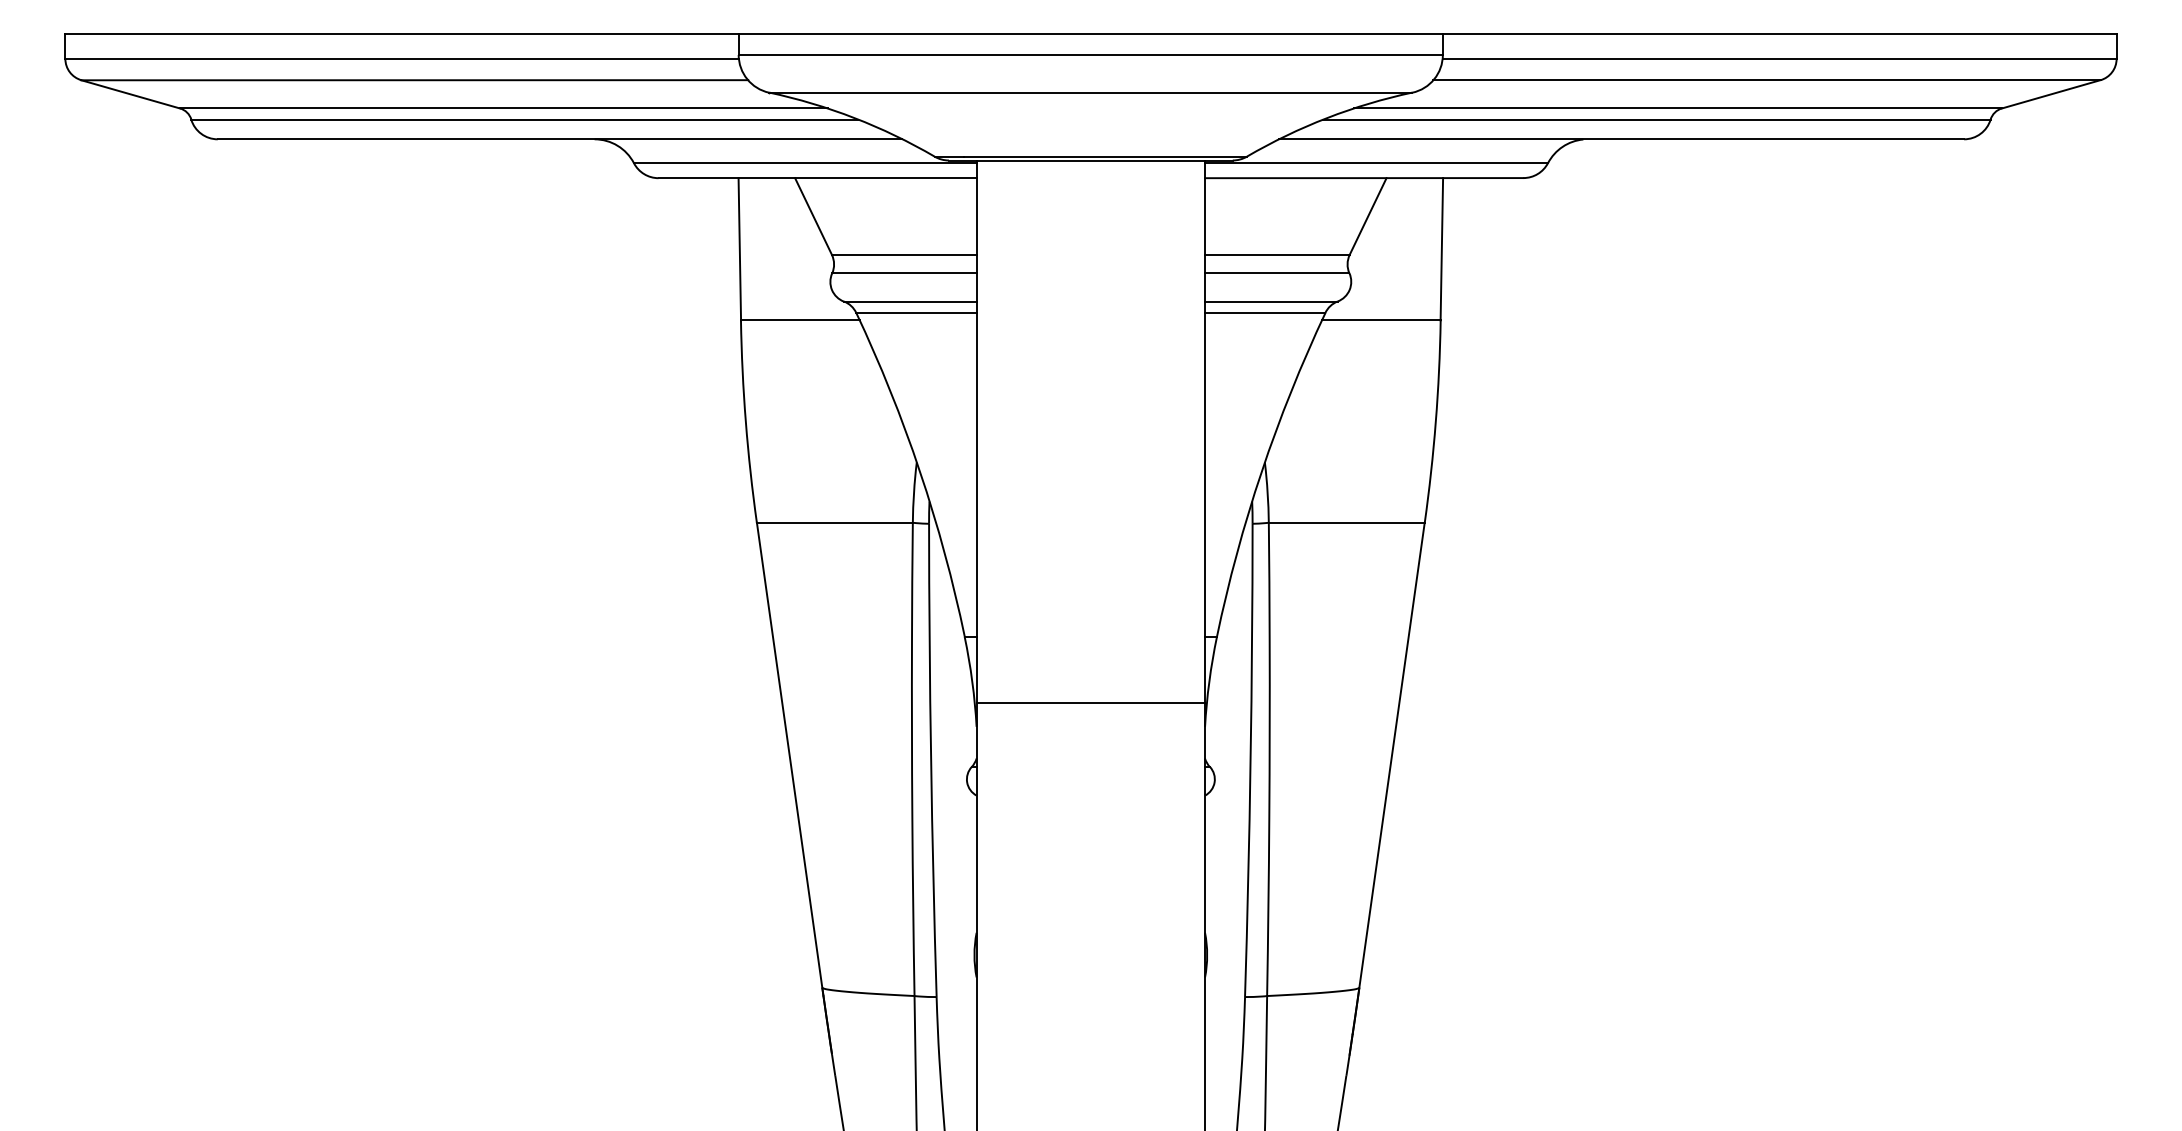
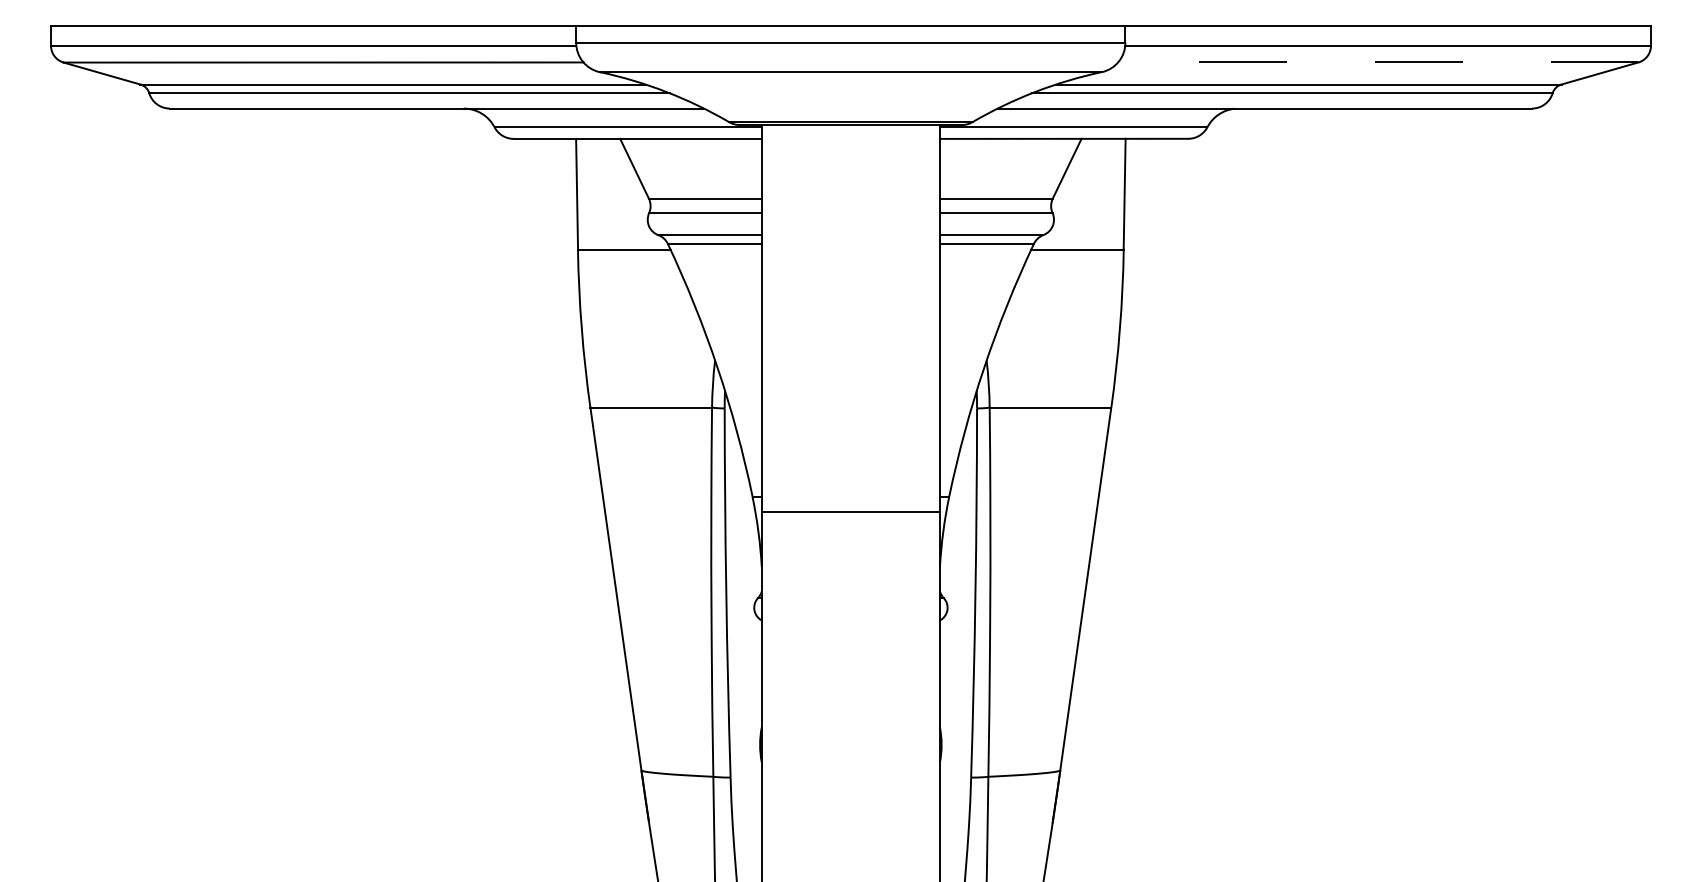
line: (1766, 80) -> (1377, 62), solid -> dashed
line: (1090, 702) -> (850, 511), moved

